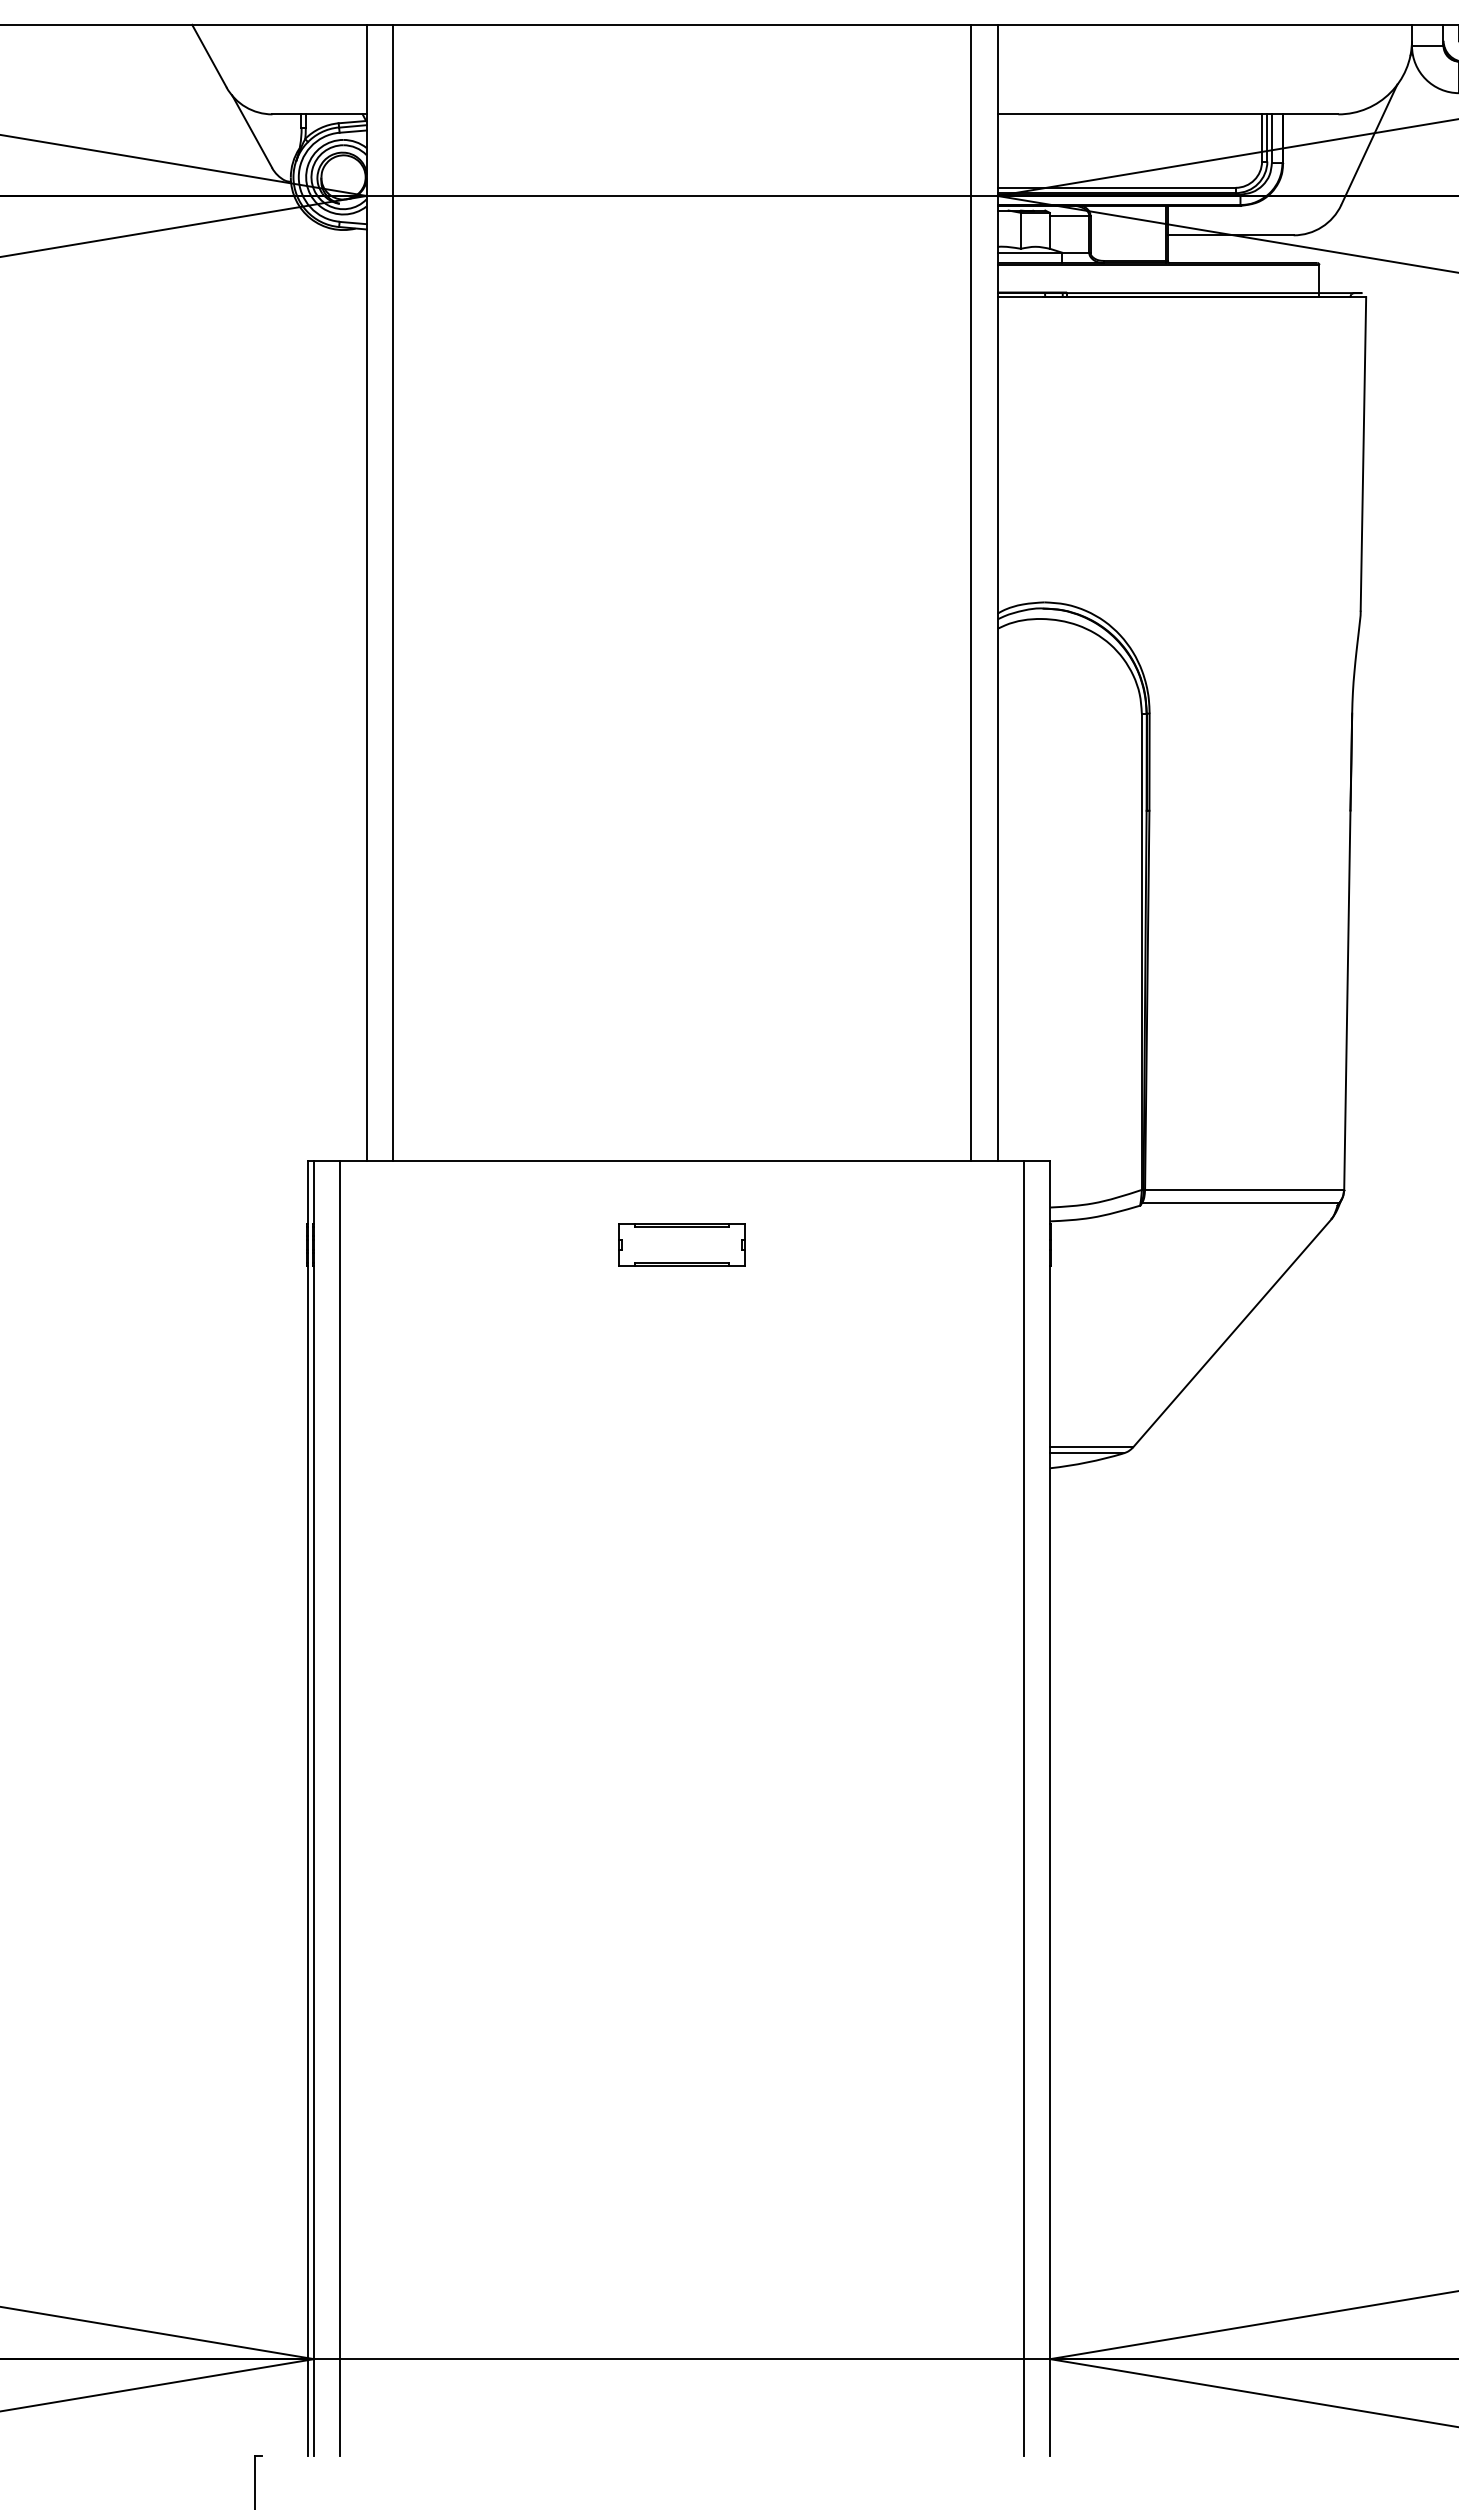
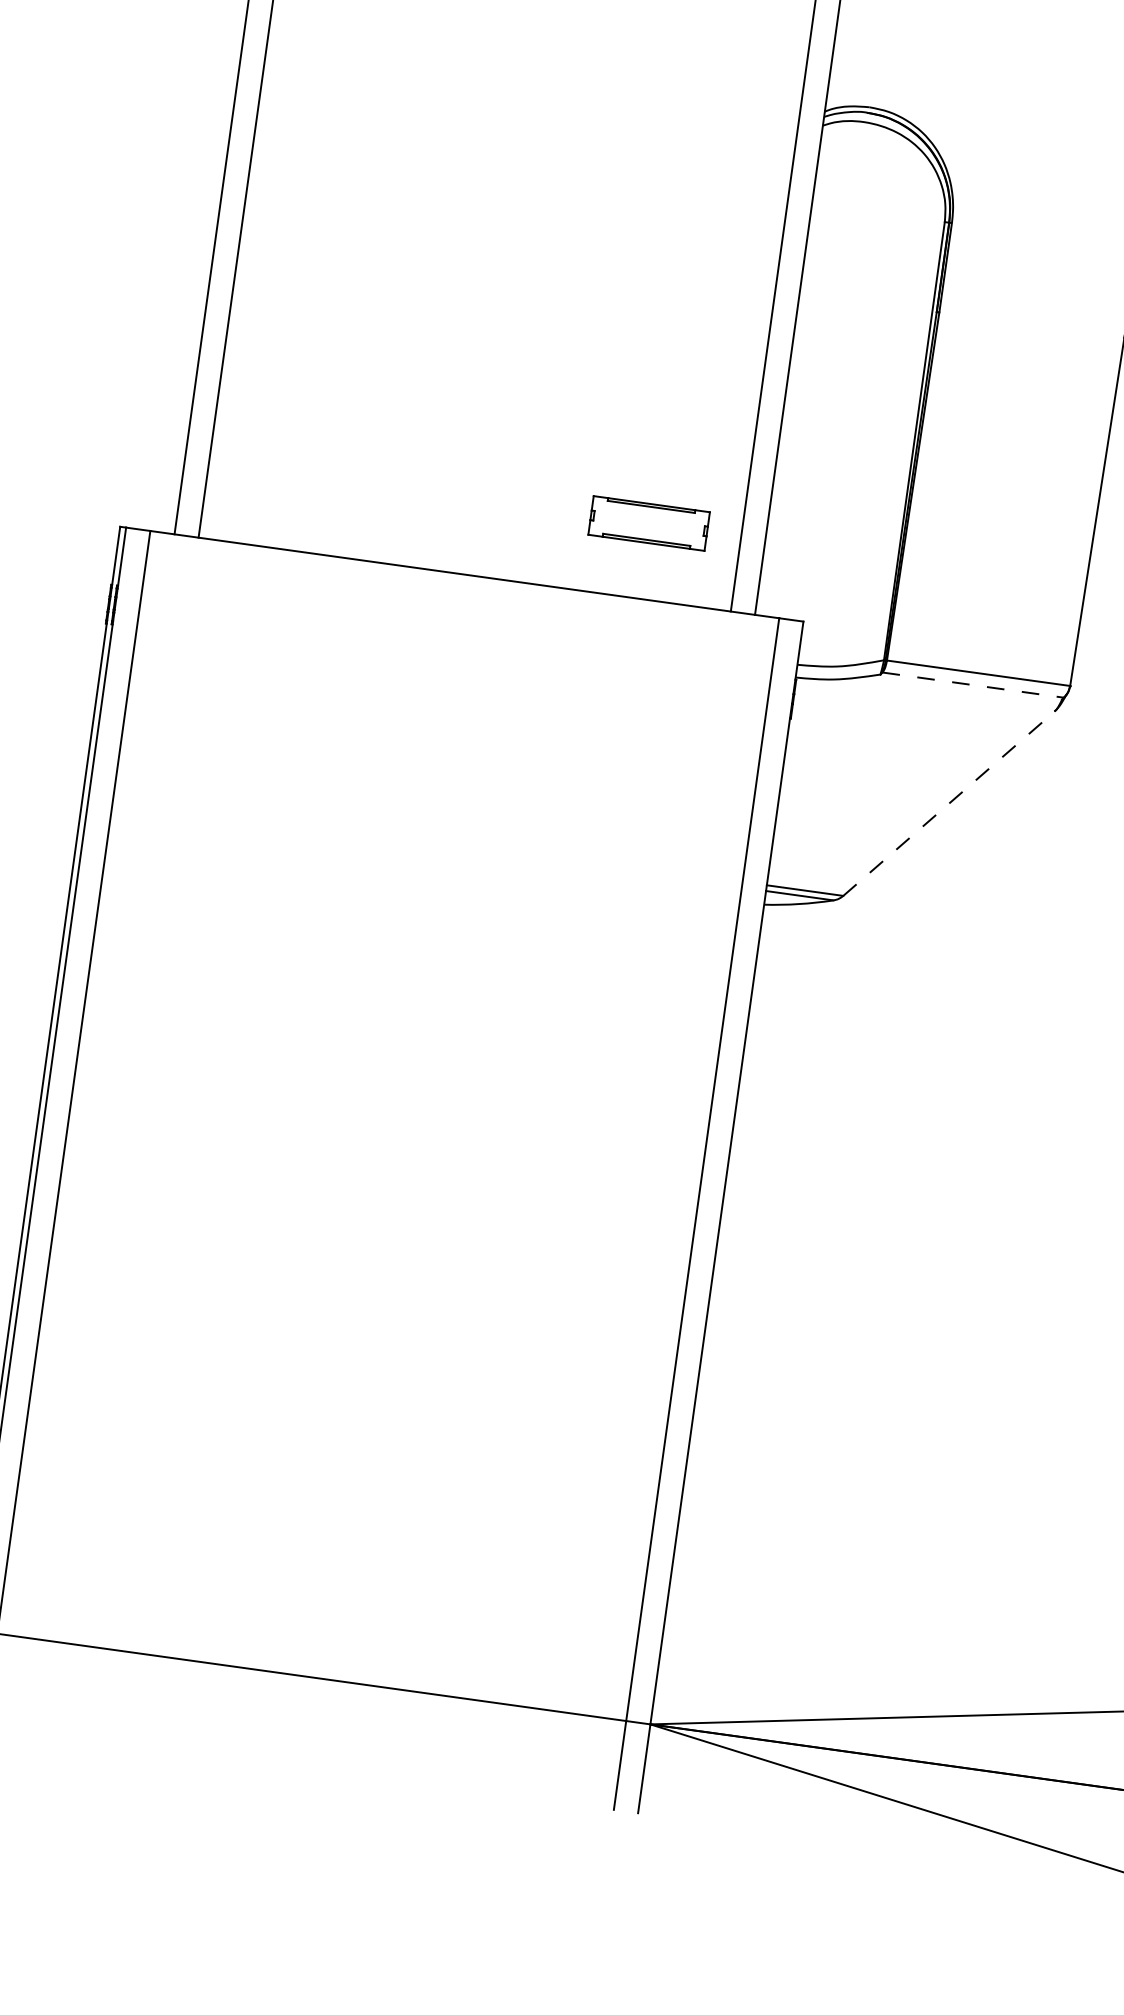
line: (1240, 1203) -> (973, 685), solid -> dashed
part: (681, 1244) -> (648, 523), moved
line: (1232, 1333) -> (949, 803), solid -> dashed

